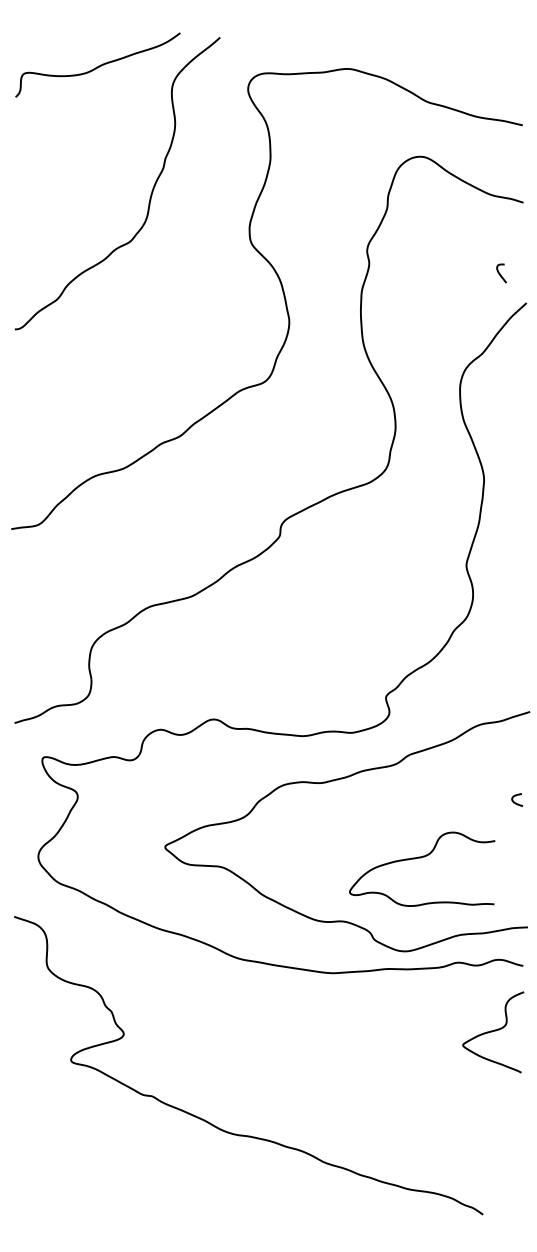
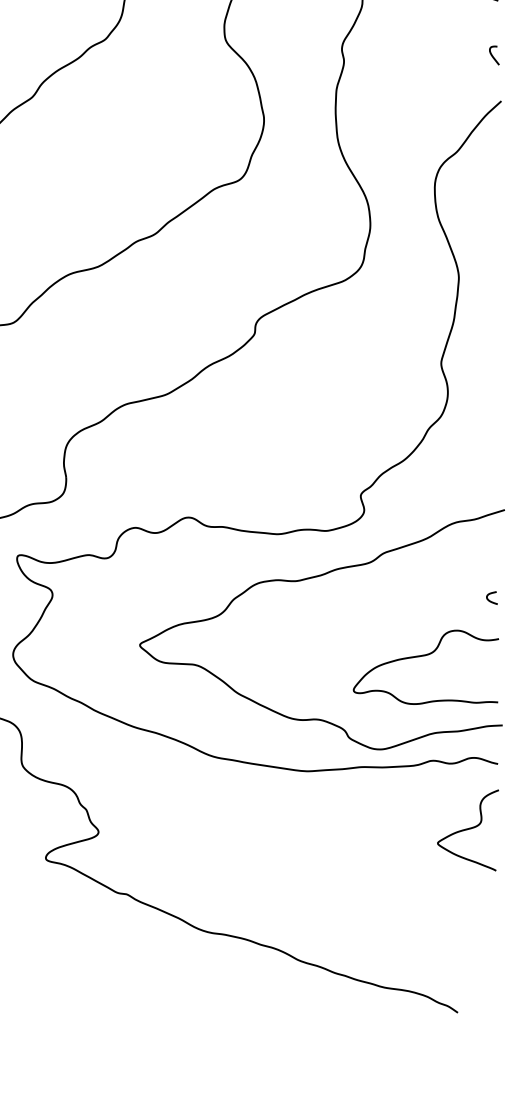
curve: (500, 273) -> (493, 55), moved
curve: (421, 858) -> (425, 656), moved

